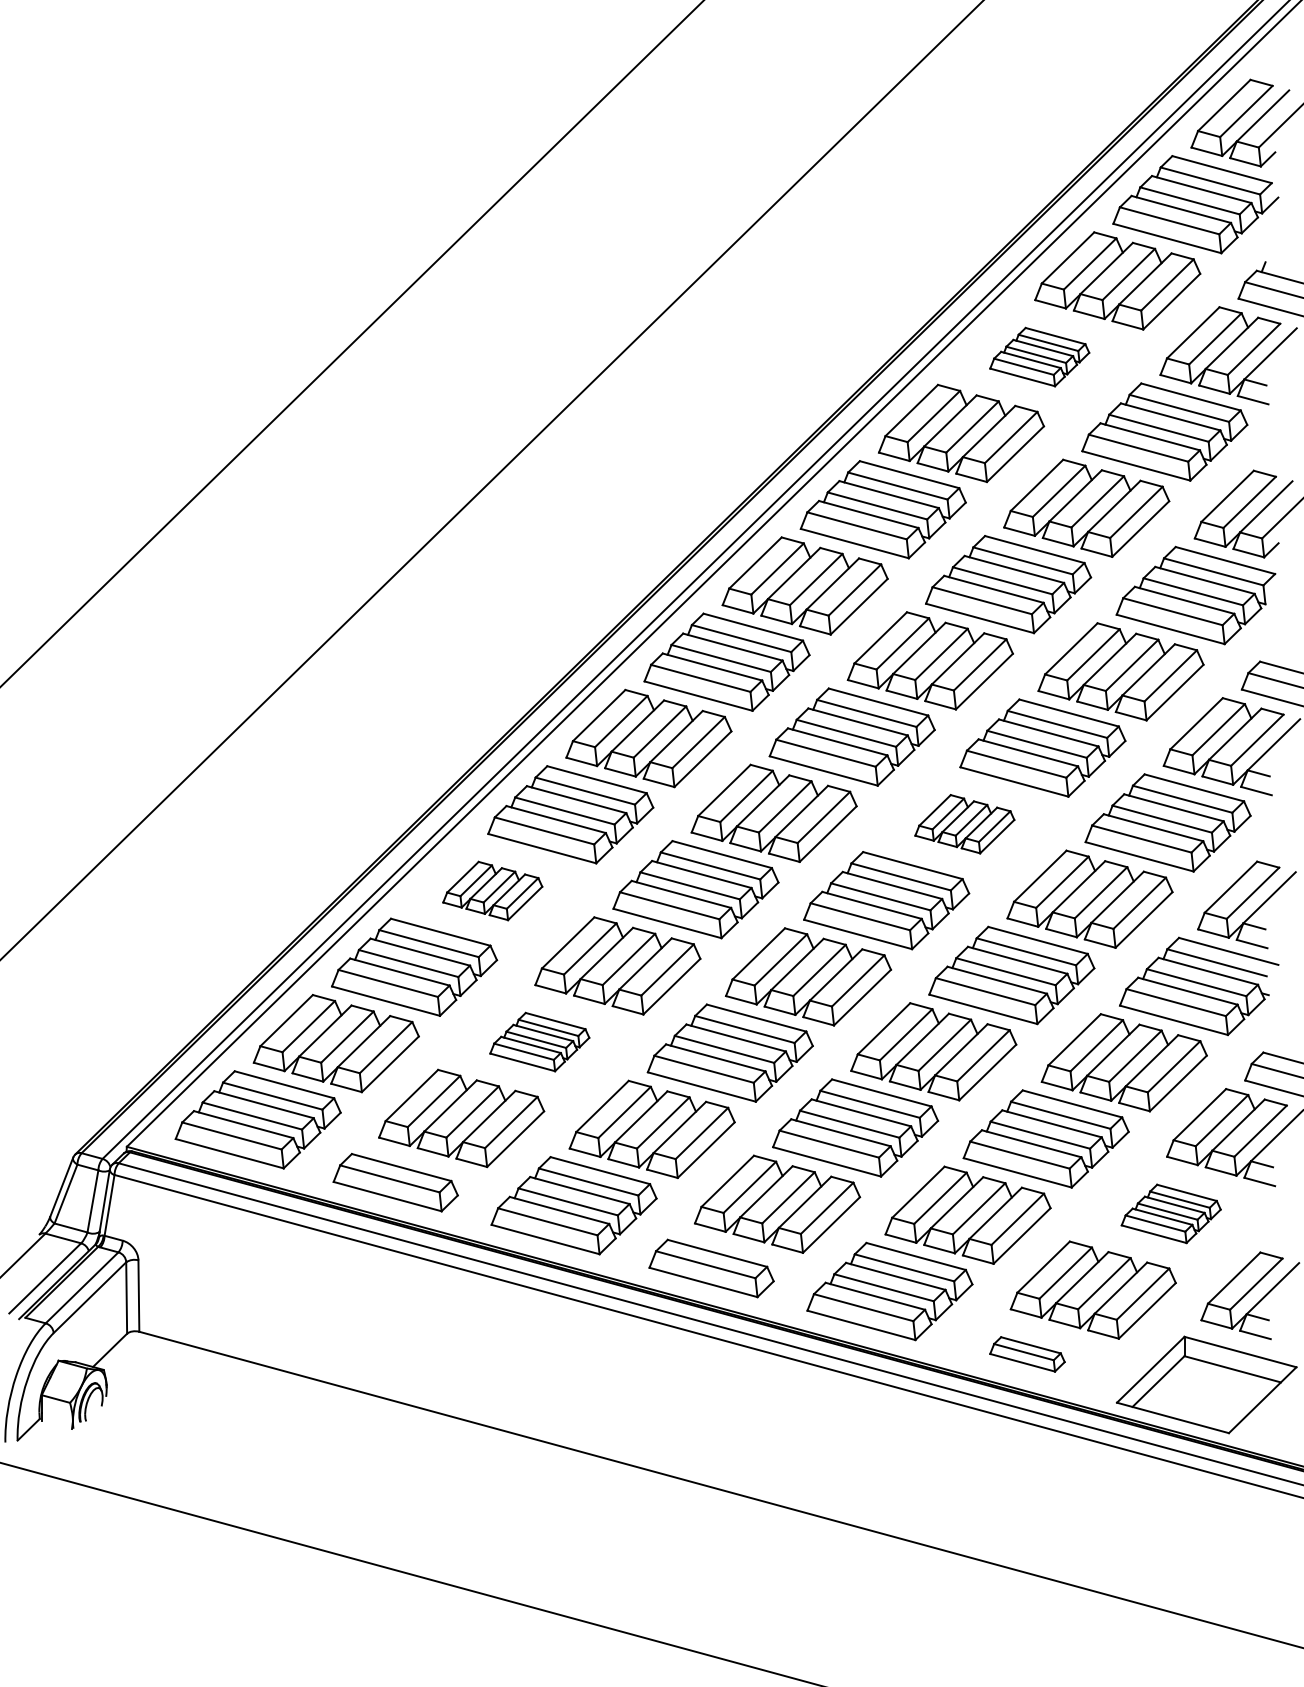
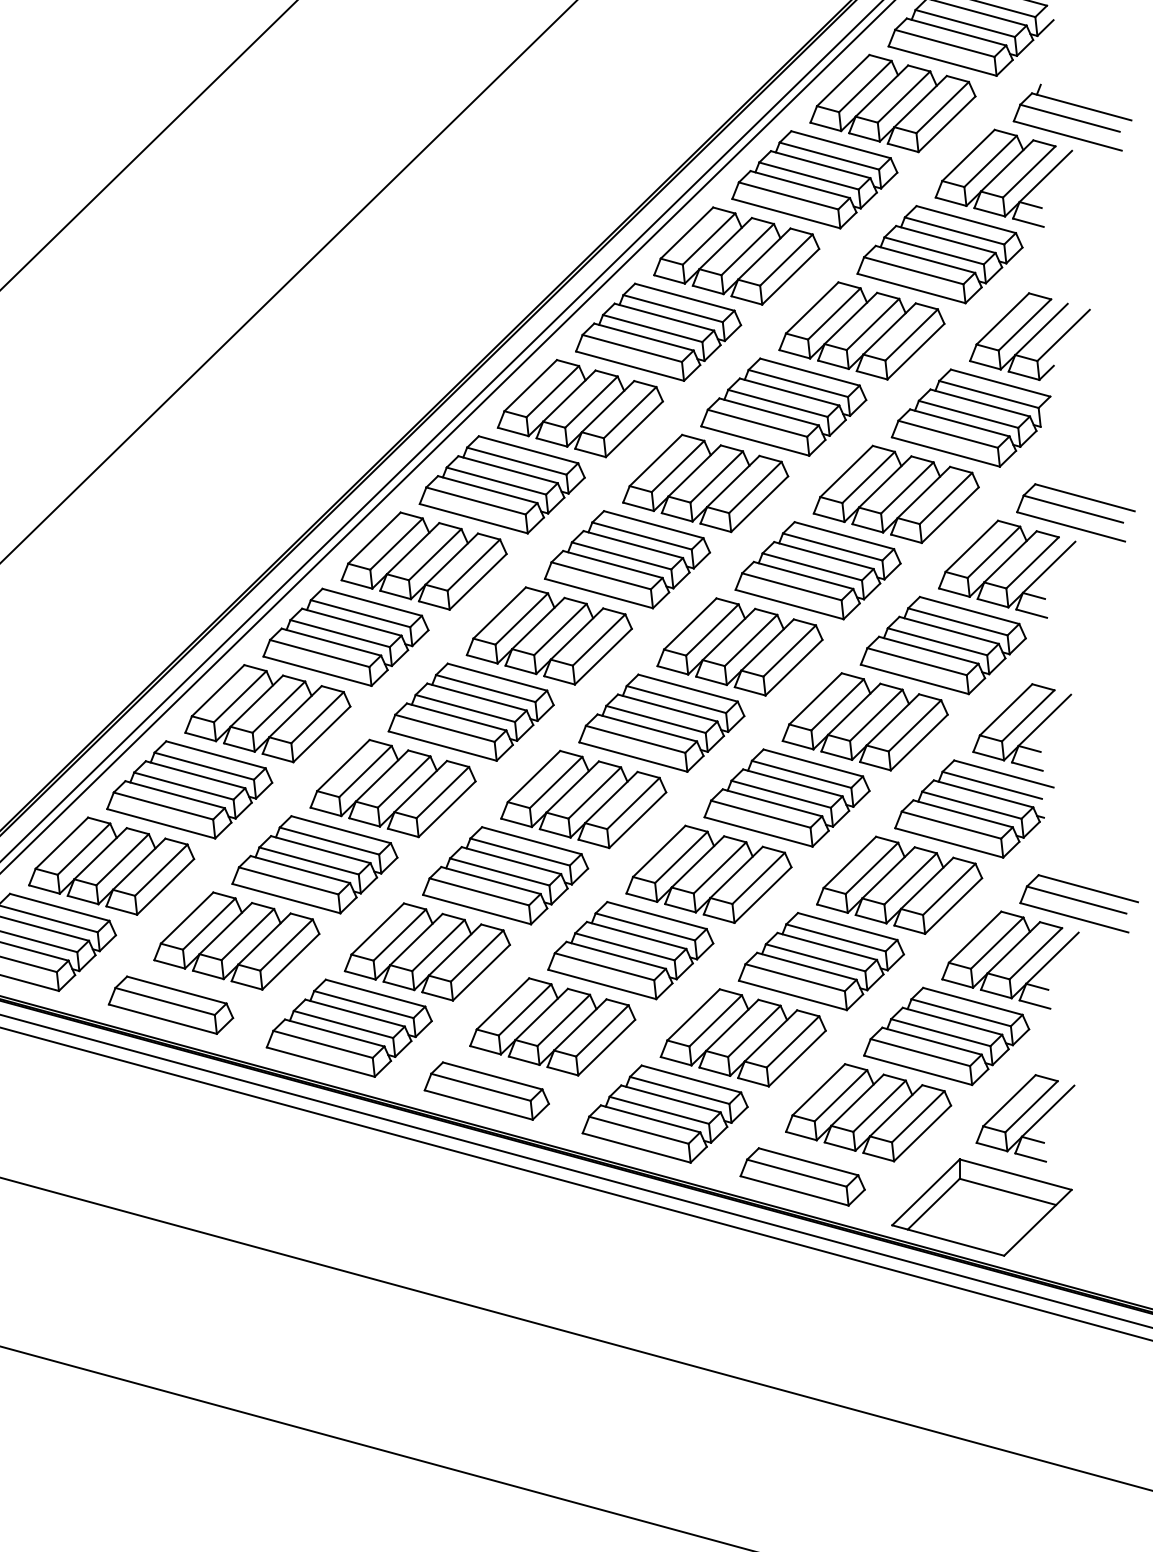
part: (1039, 356) -> (814, 179), size x1.67
part: (964, 823) -> (739, 646), size x1.67
part: (492, 890) -> (267, 713), size x1.67
part: (539, 1041) -> (314, 864), size x1.67
part: (1170, 1213) -> (945, 1036), size x1.67
part: (1027, 1354) -> (802, 1177), size x1.67

